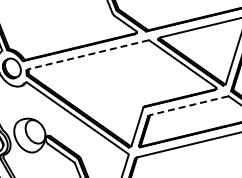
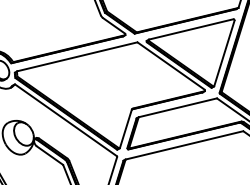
line: (89, 54) -> (77, 56), dashed -> solid
line: (189, 105) -> (177, 107), dashed -> solid

